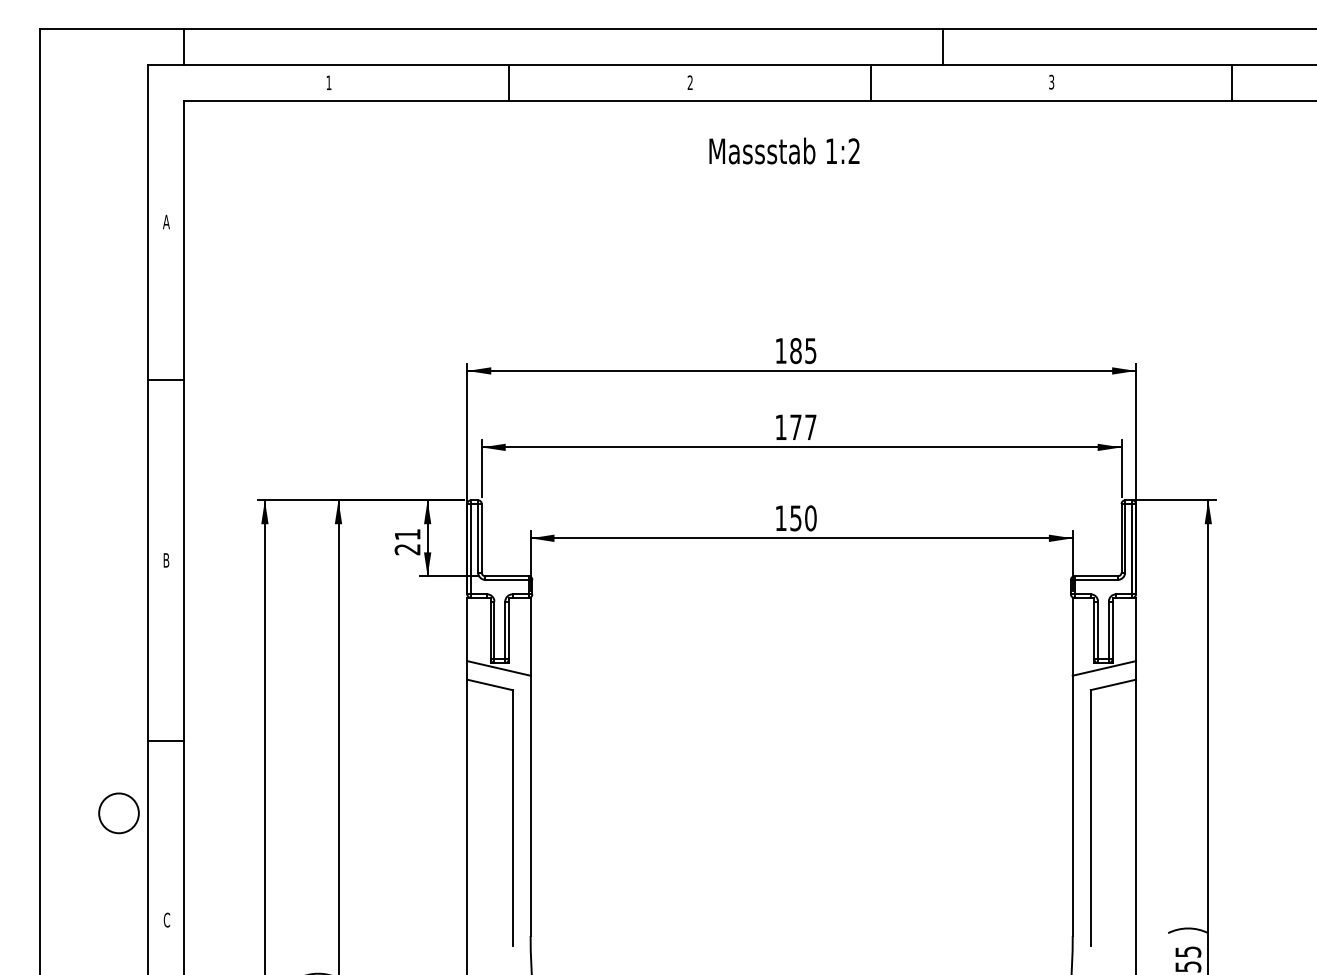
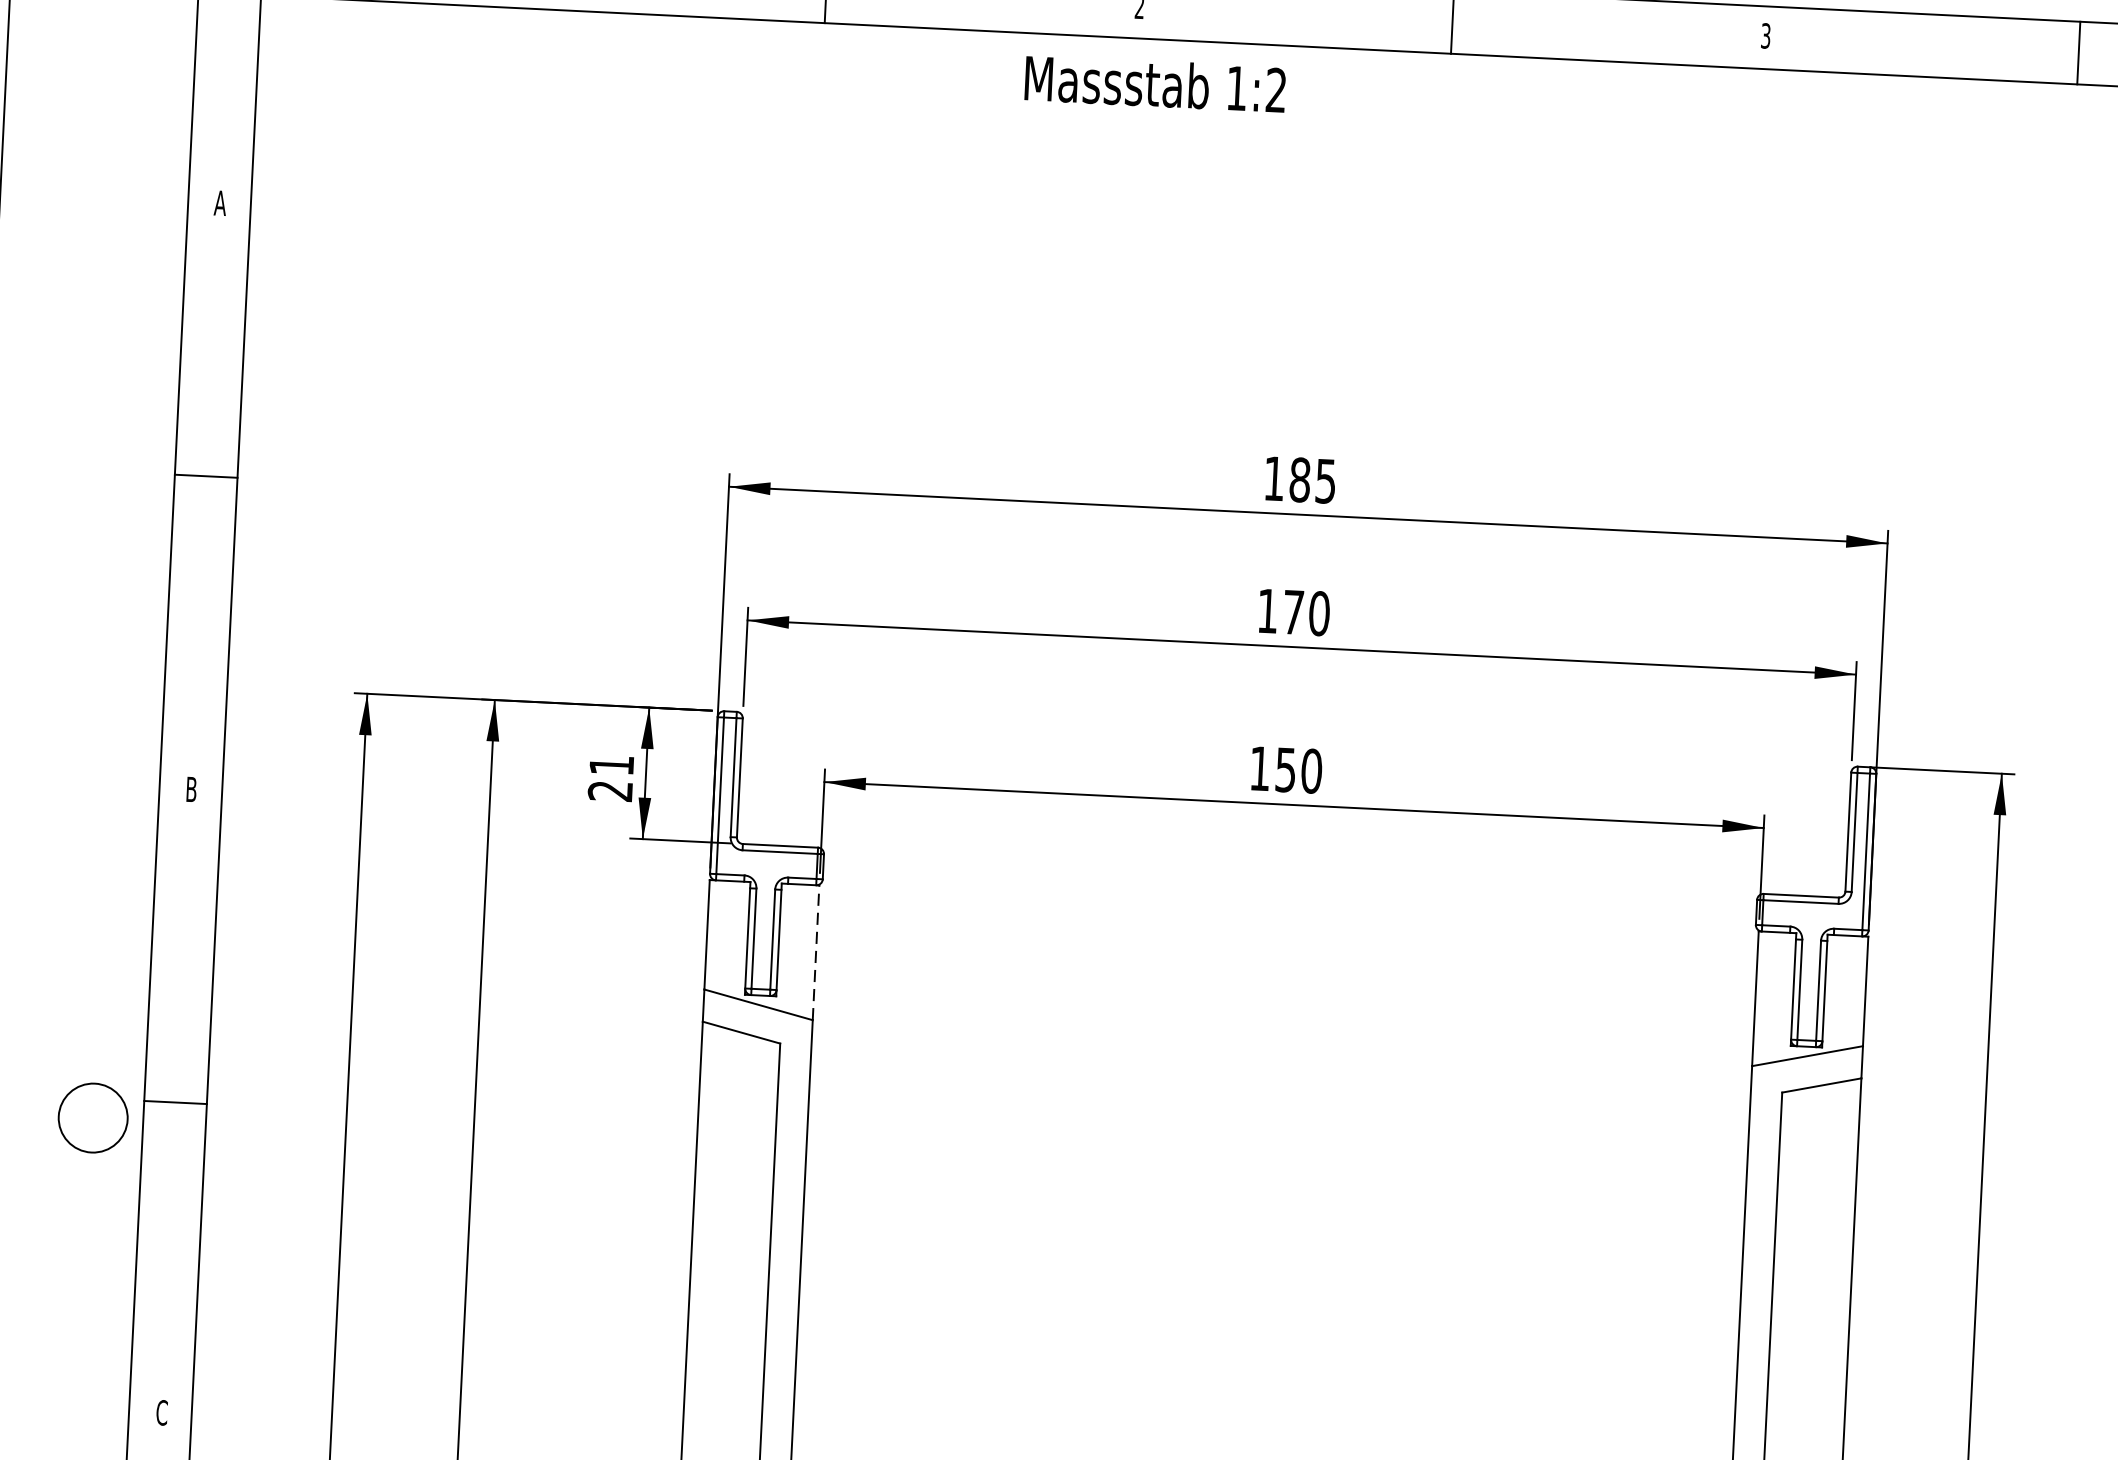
text: (784, 150) -> (1155, 83), moved
text: (810, 427) -> (1318, 613), 177 -> 170
line: (530, 636) -> (815, 952), solid -> dashed
circle: (118, 813) -> (92, 1118), moved

